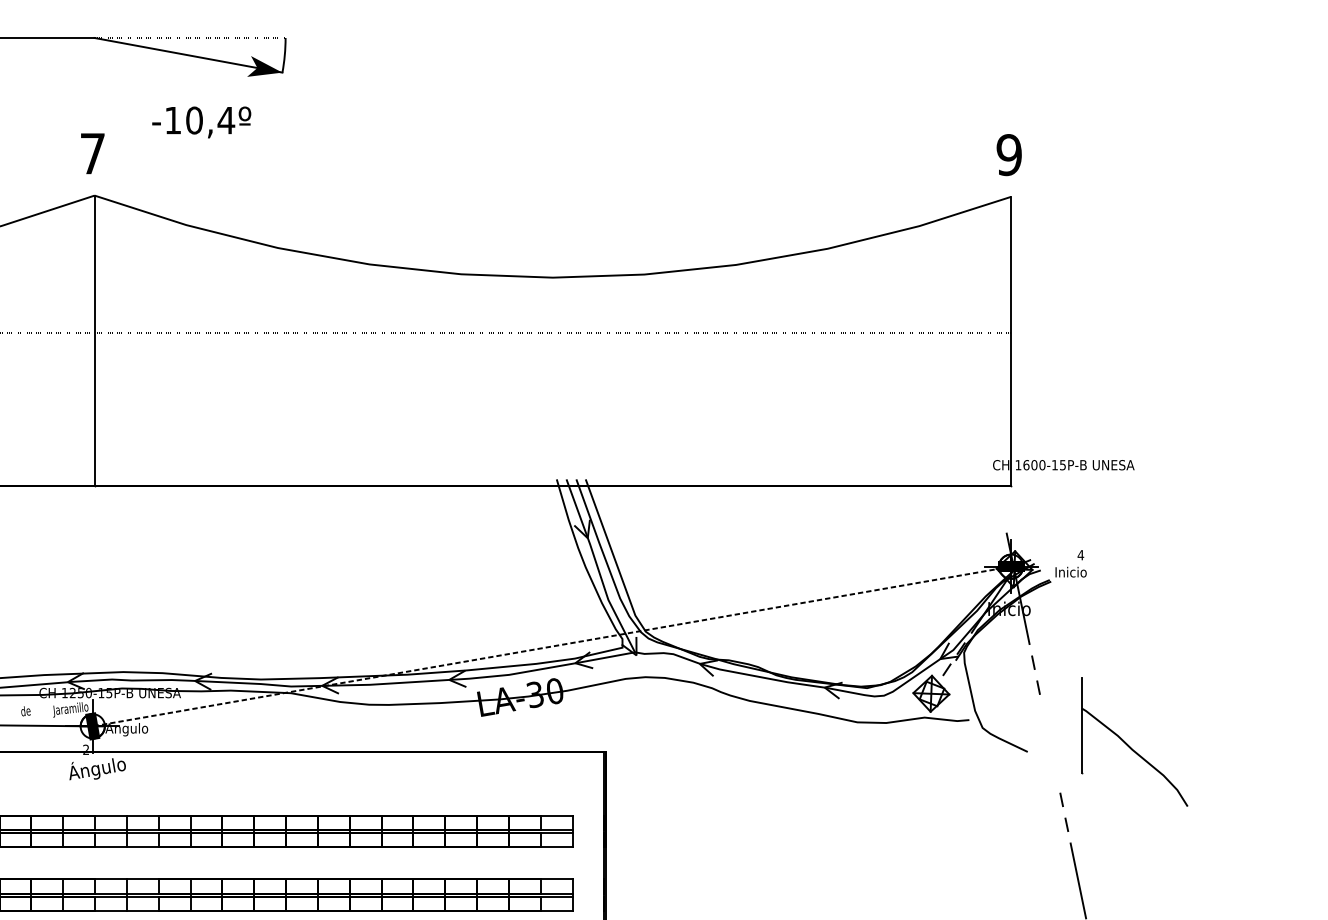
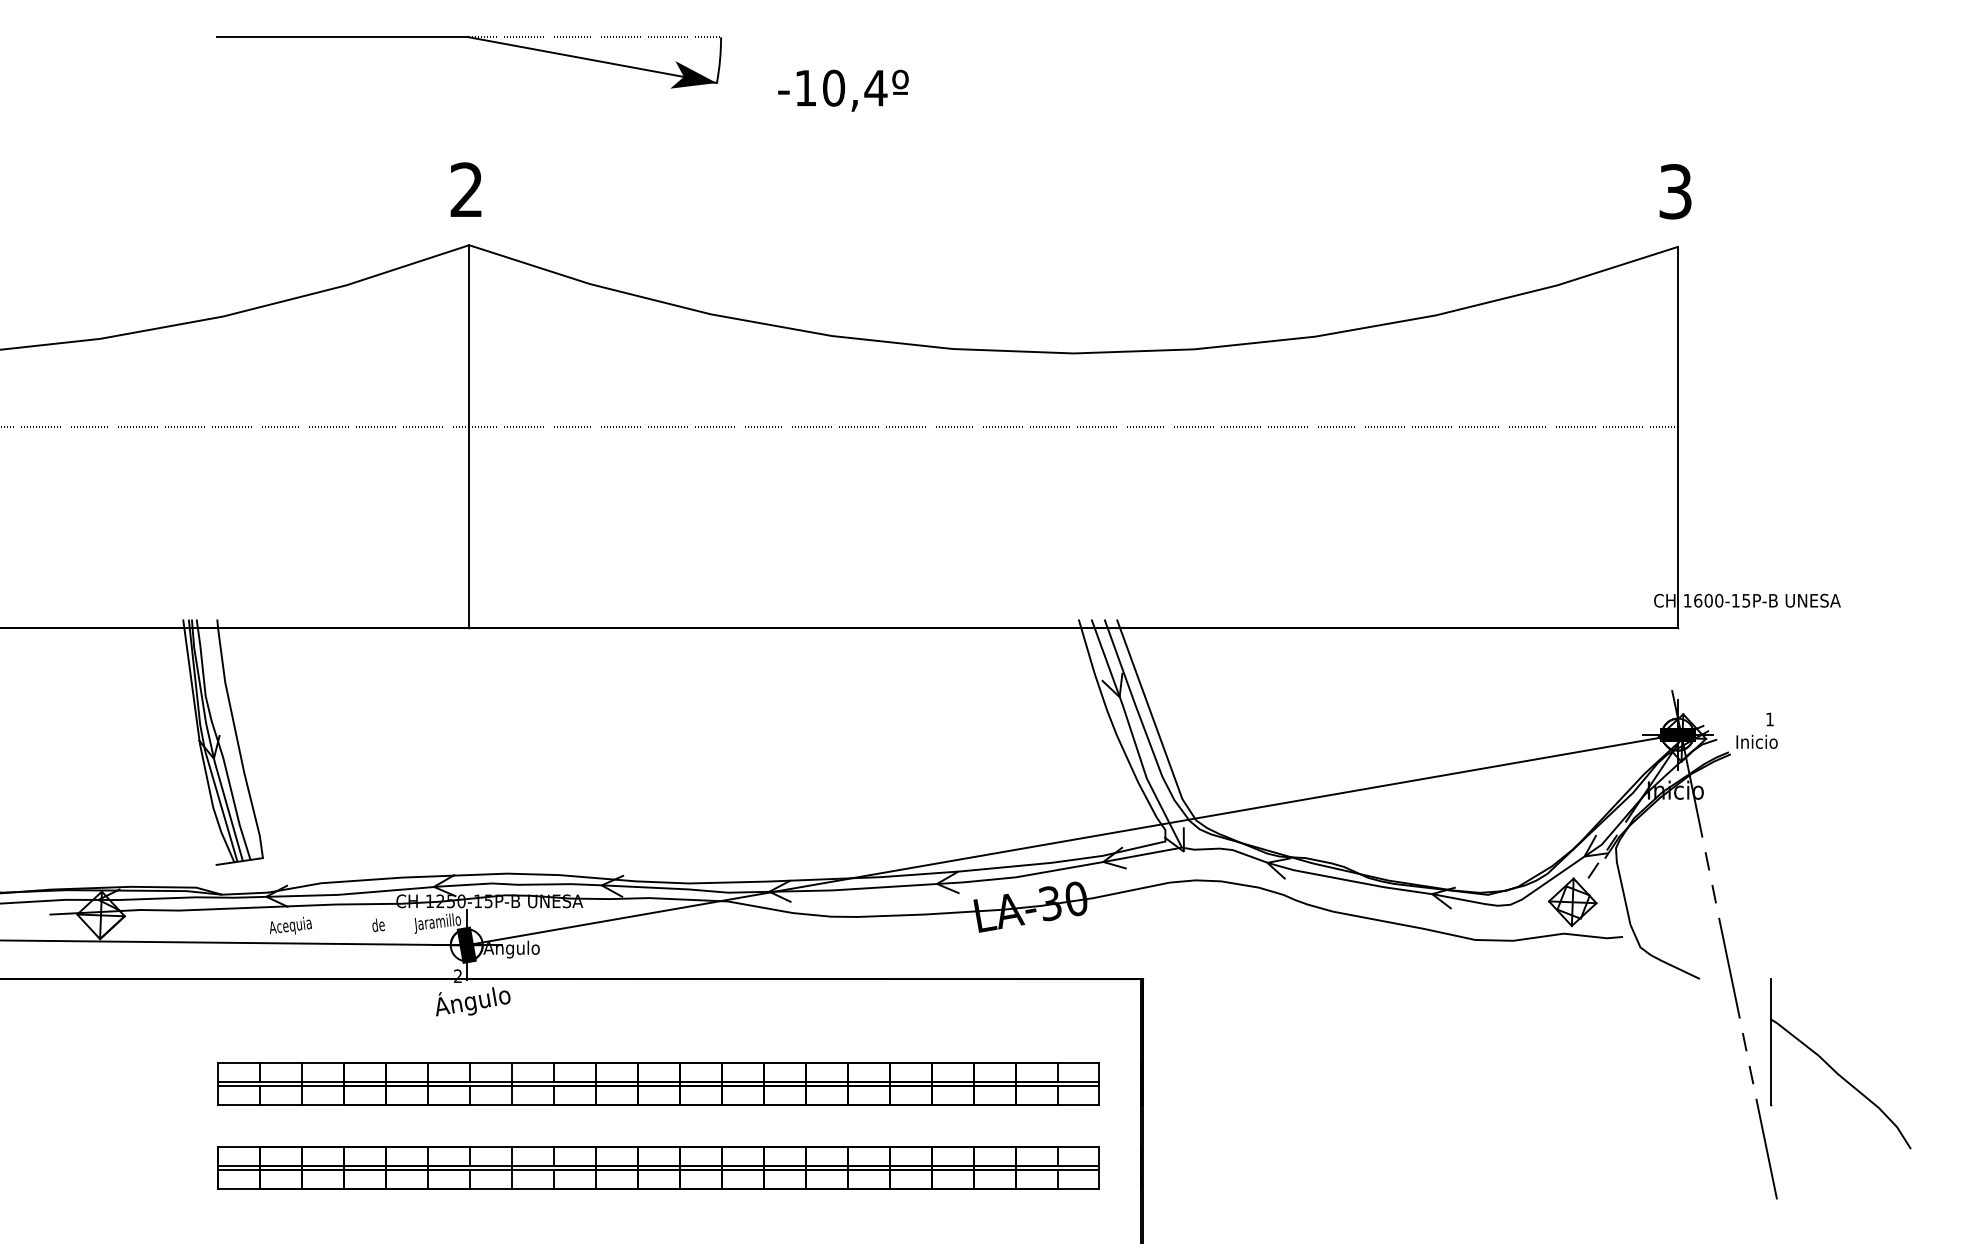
text: (201, 122) -> (843, 90), moved
text: (92, 153) -> (466, 189), 7 -> 2
text: (1009, 154) -> (1675, 191), 9 -> 3
text: (1080, 555) -> (1769, 719), 4 -> 1
line: (552, 646) -> (1072, 839), dashed -> solid
line: (1050, 743) -> (1729, 967), added
part: (1129, 746) -> (1834, 1069), moved

